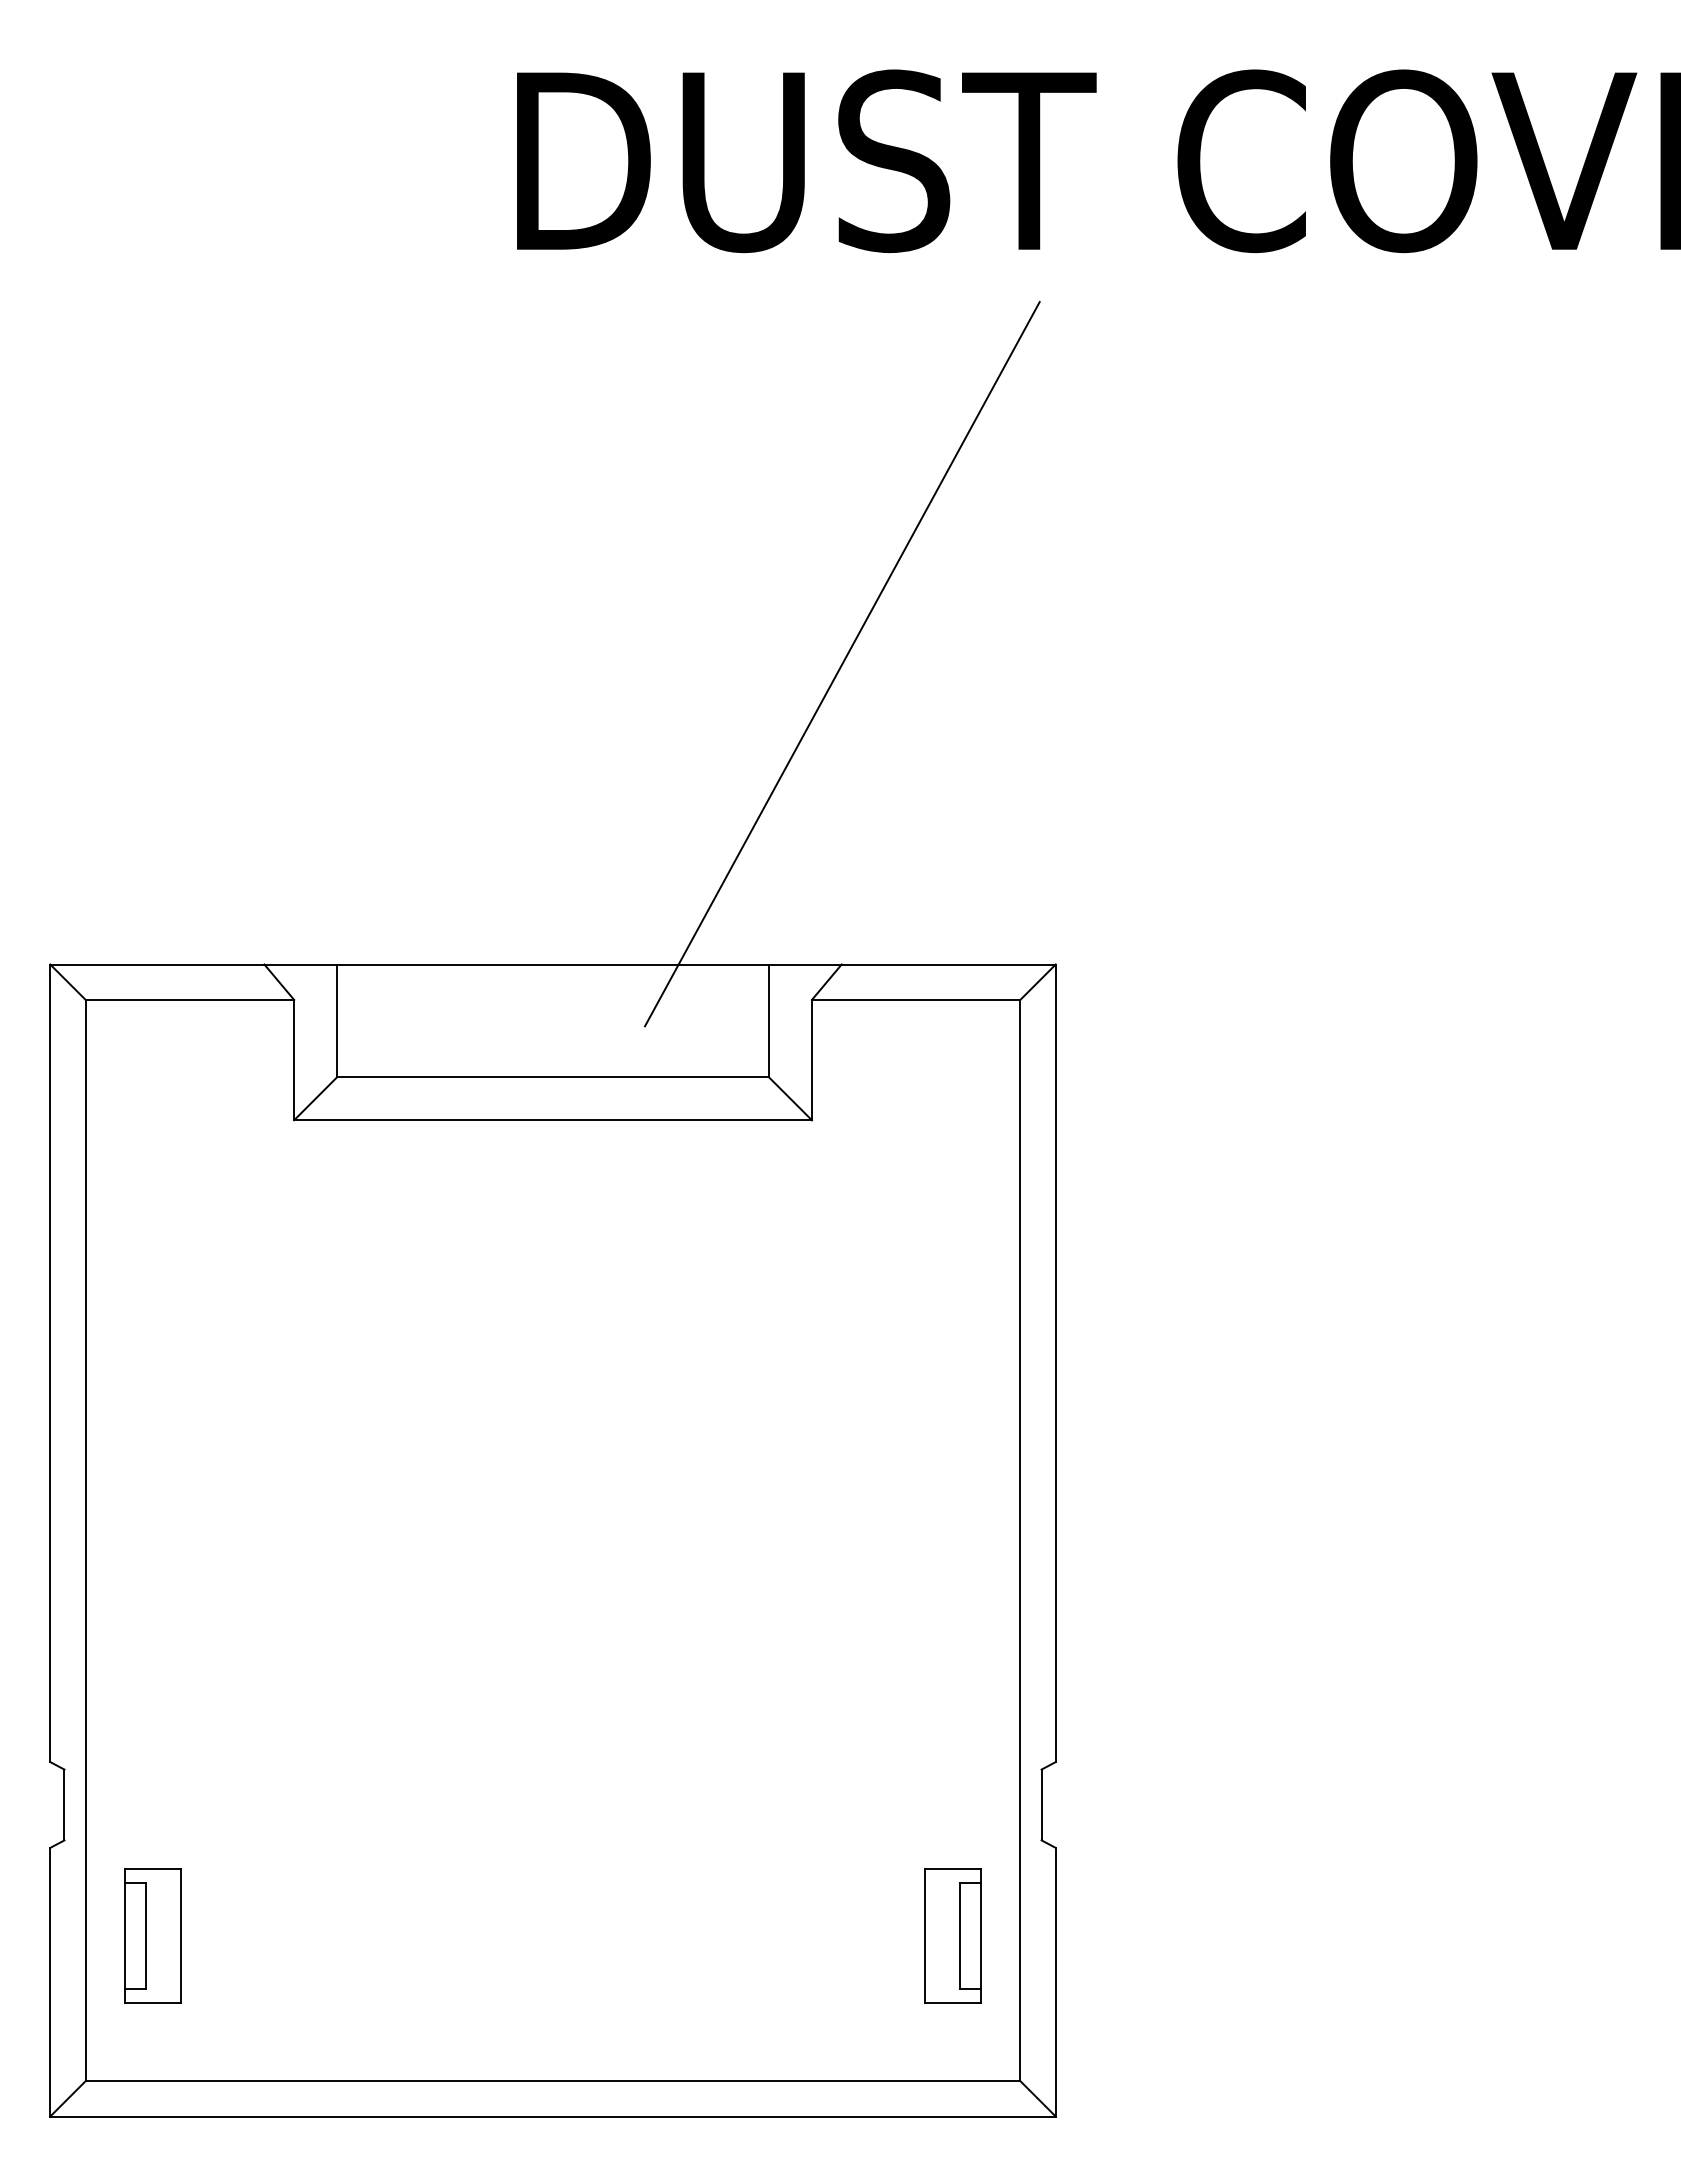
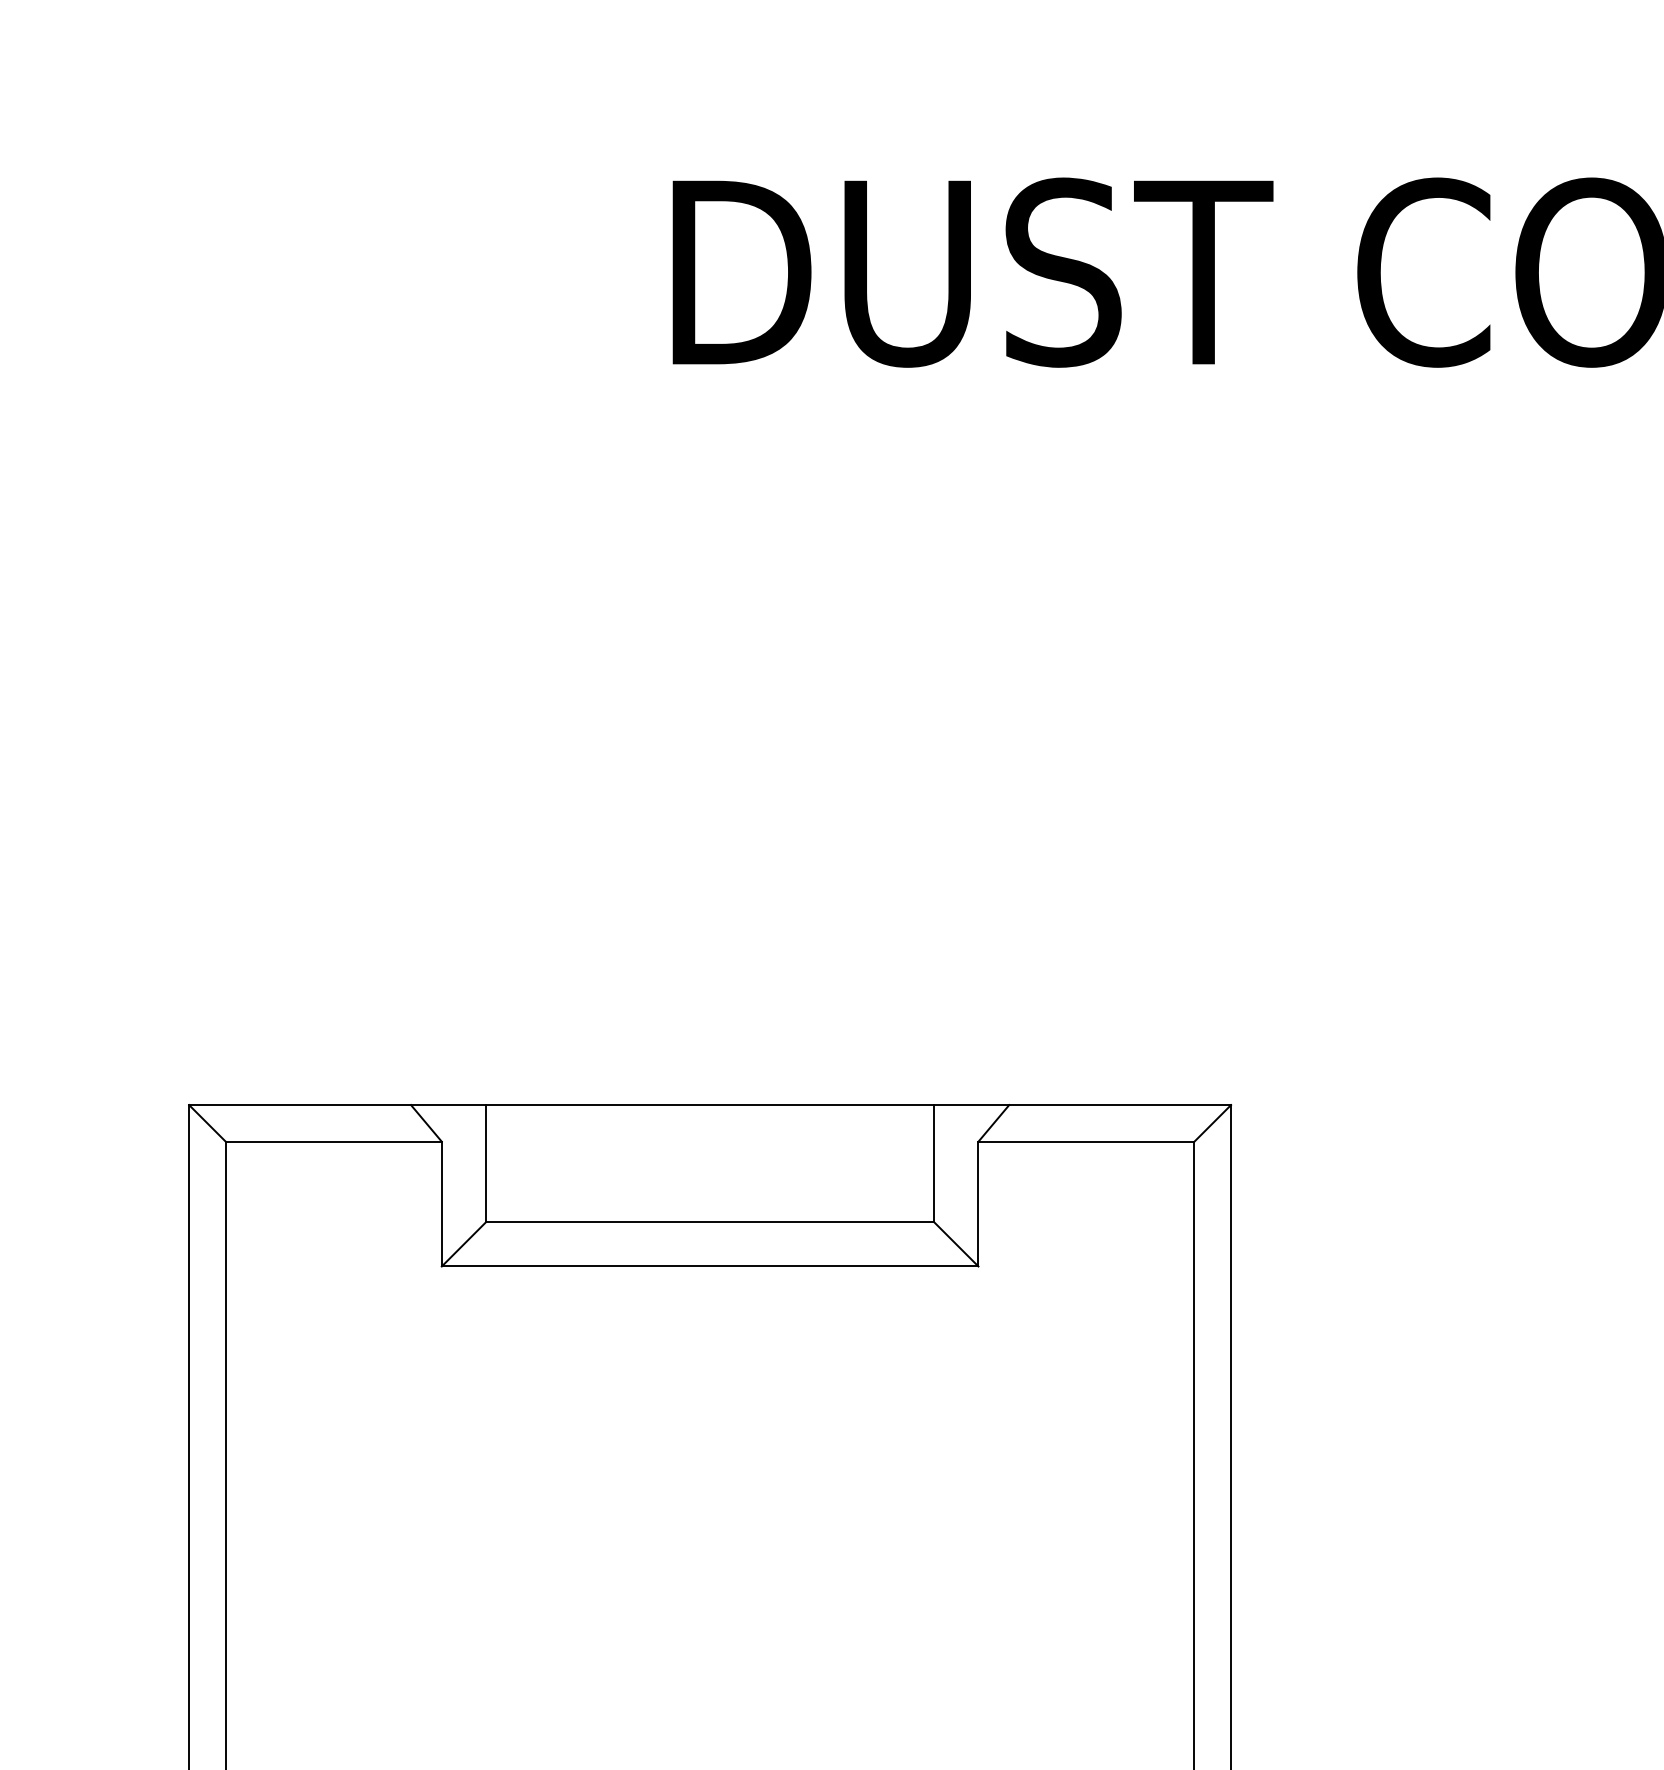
line: (842, 664) -> (1010, 794), removed

